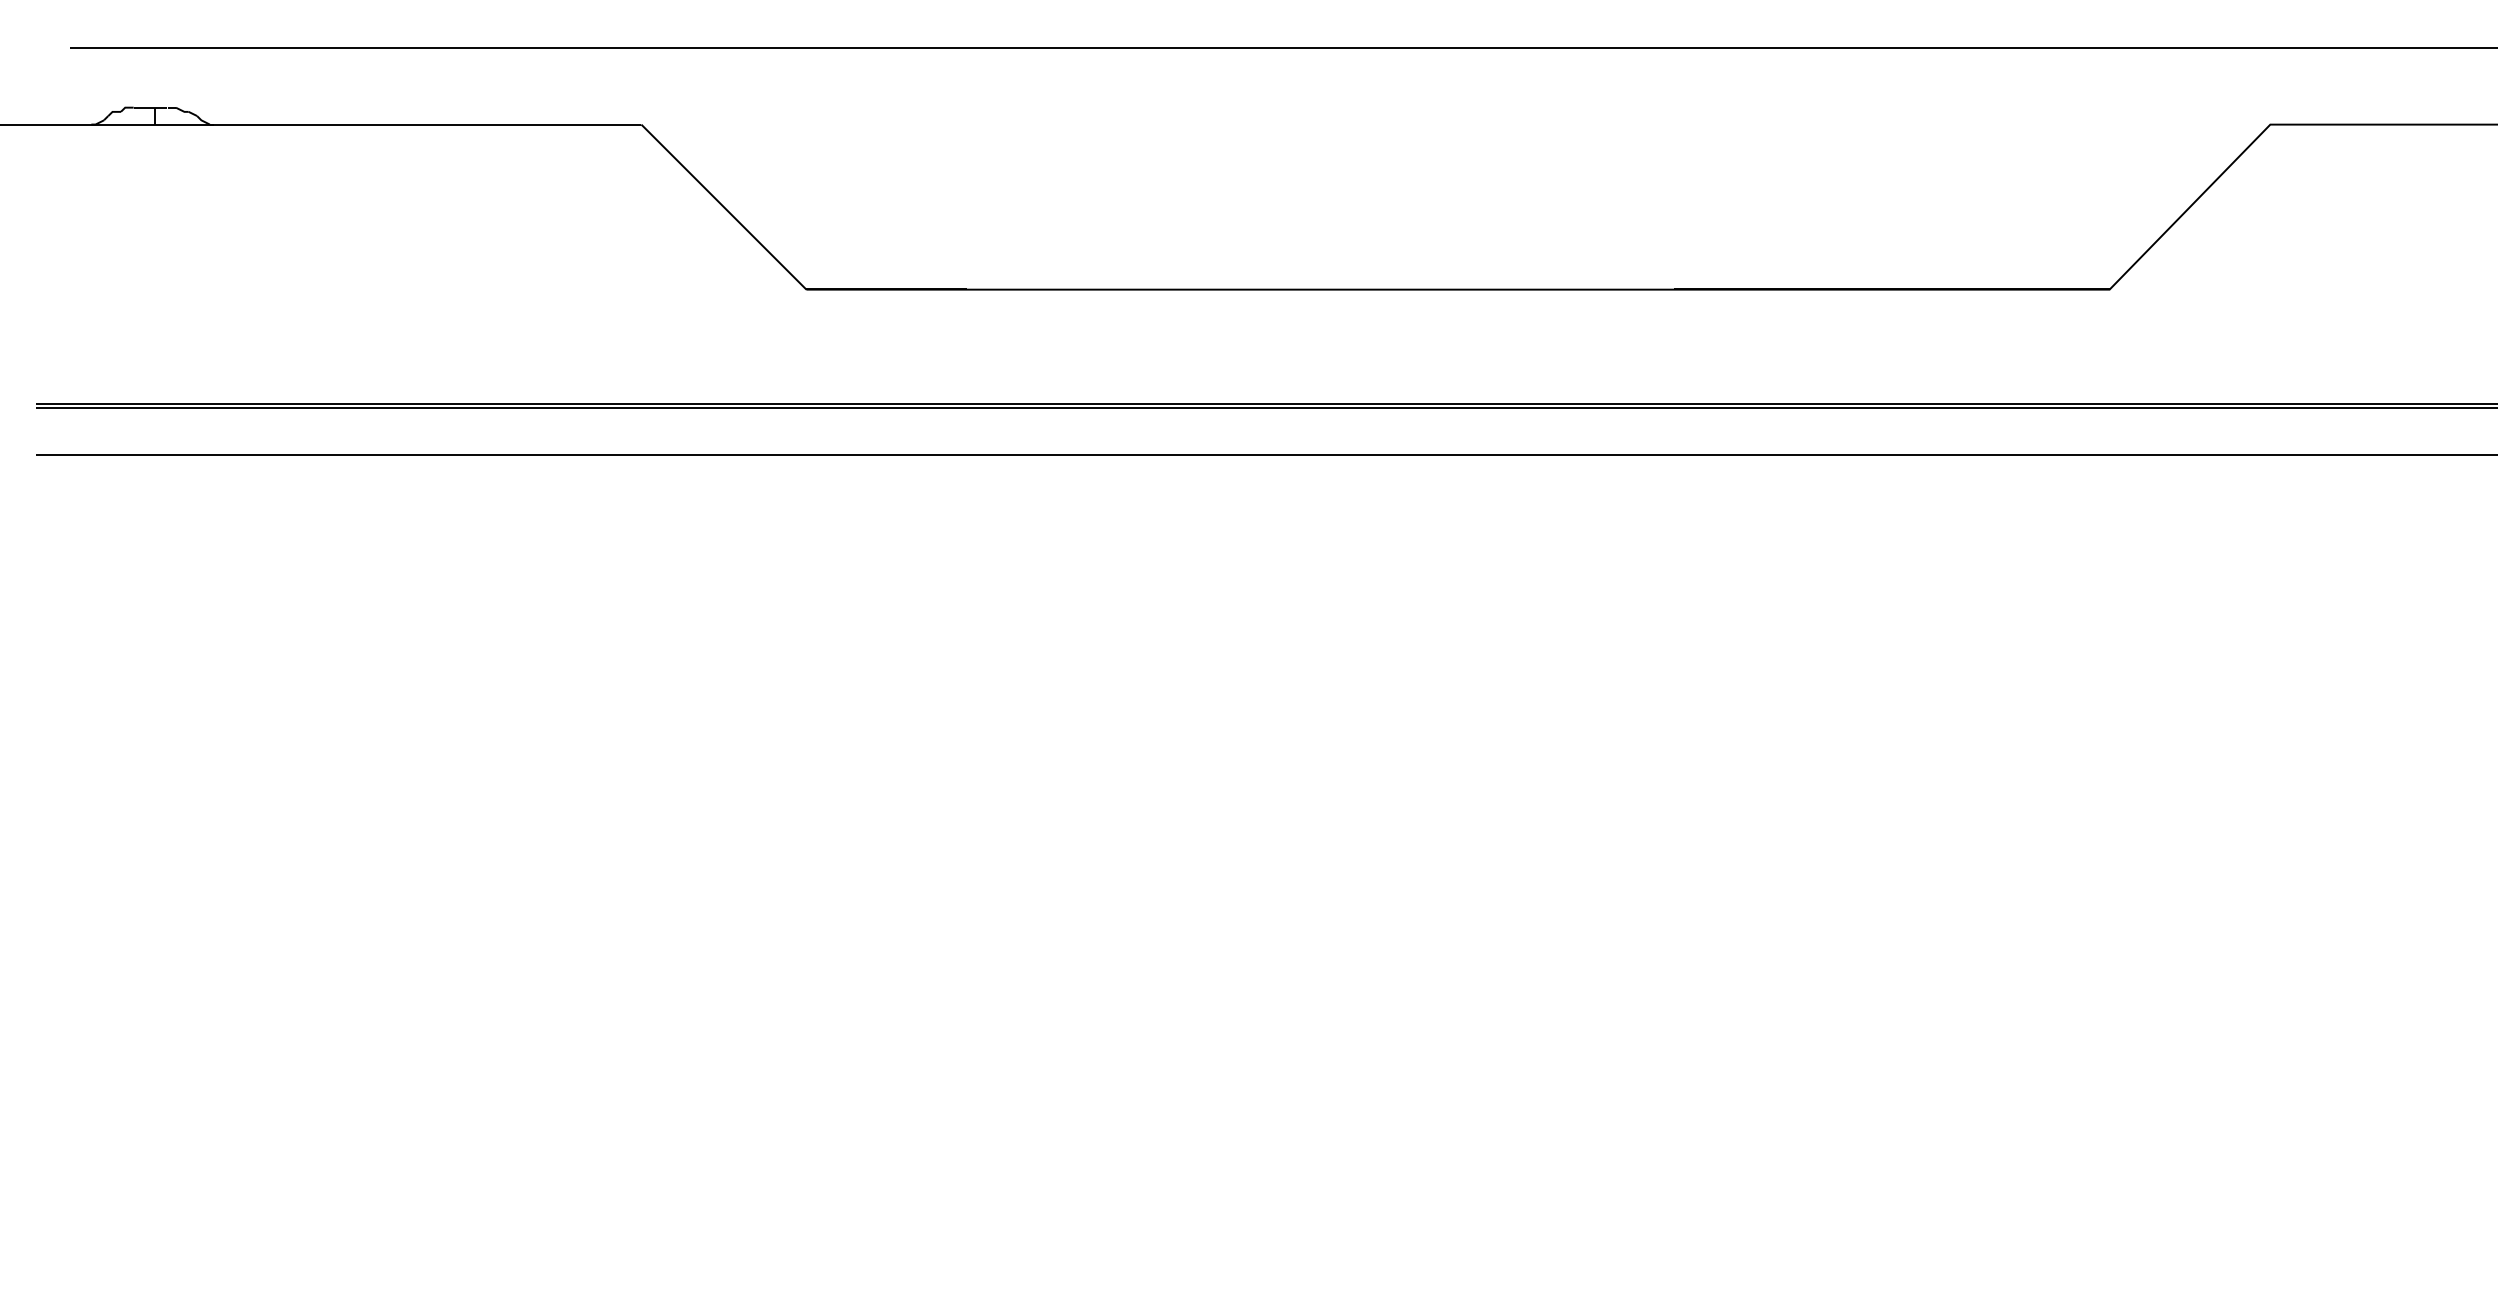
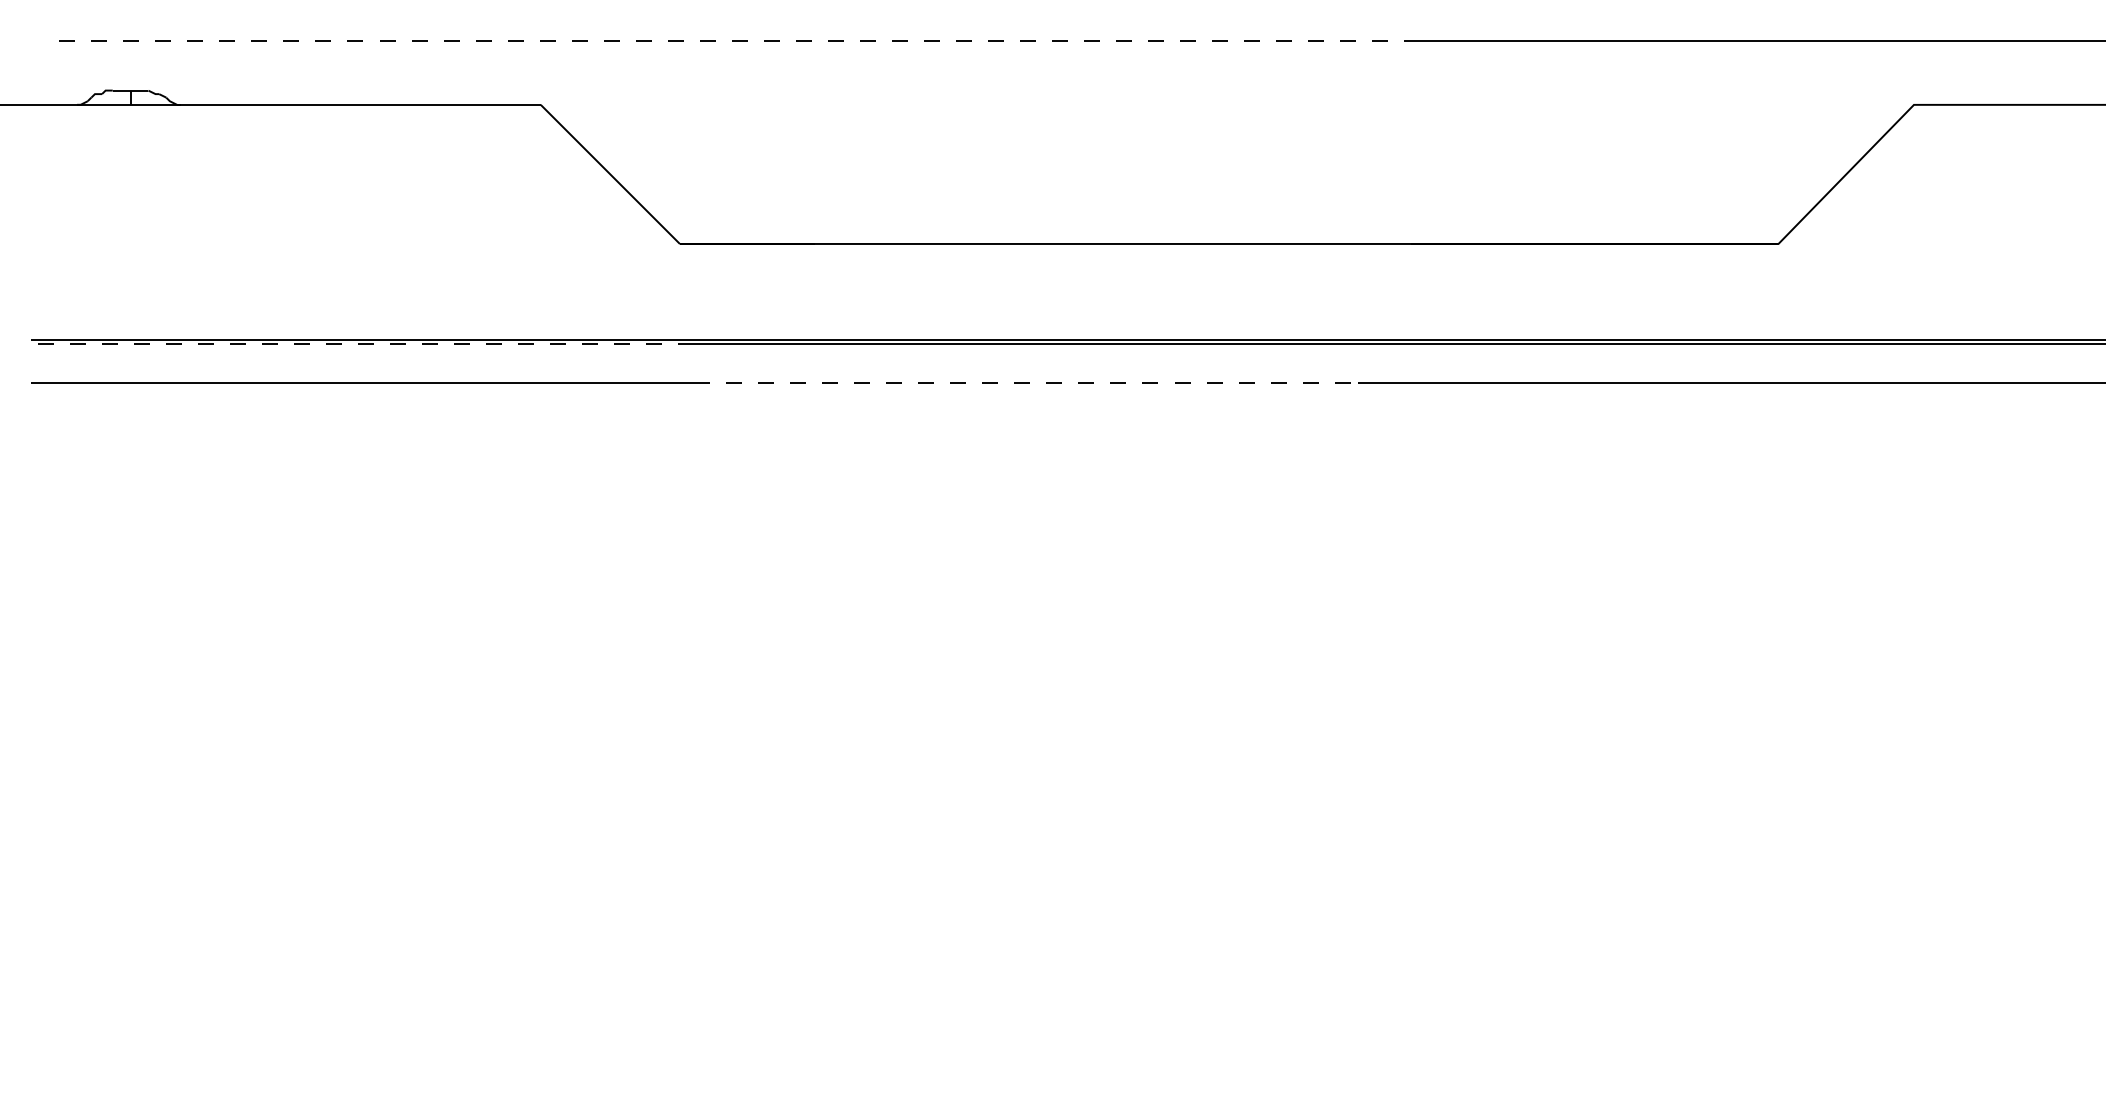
line: (868, 48) -> (732, 40), solid -> dashed
line: (429, 408) -> (362, 344), solid -> dashed
line: (1217, 454) -> (1026, 382), solid -> dashed

